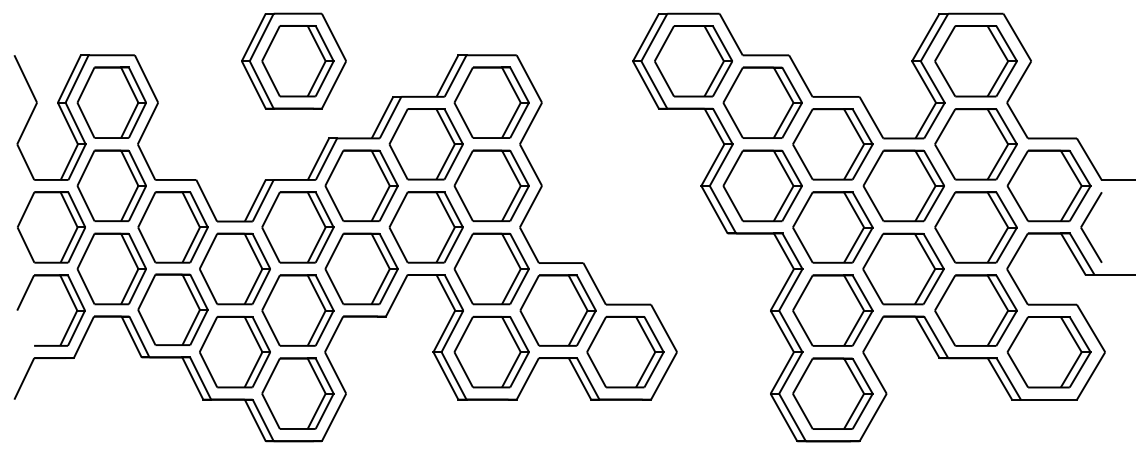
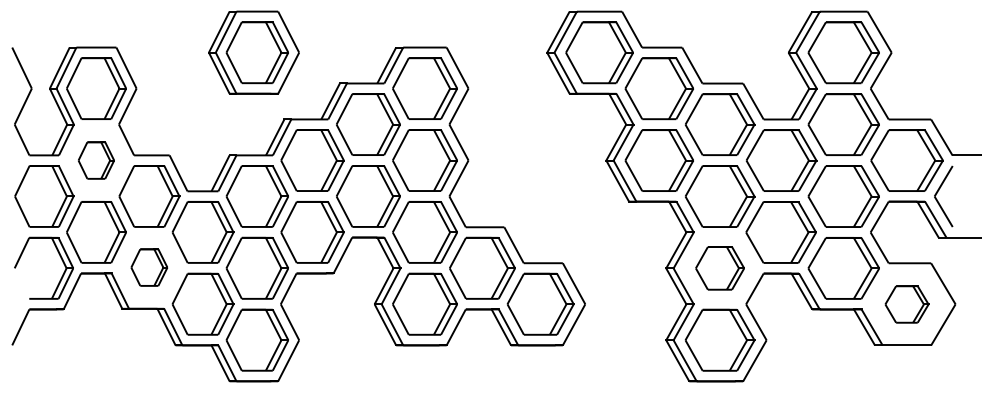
part: (111, 185) -> (96, 160), size x0.6
part: (172, 309) -> (148, 267), size x0.6
part: (832, 310) -> (719, 268), size x0.7
part: (1048, 352) -> (906, 304), size x0.6

